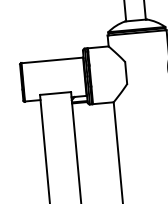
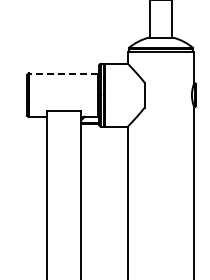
line: (52, 60) -> (63, 73), solid -> dashed

